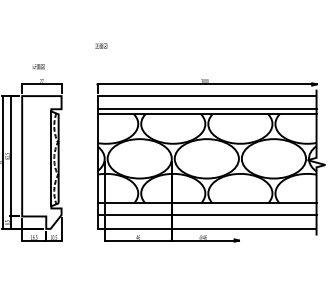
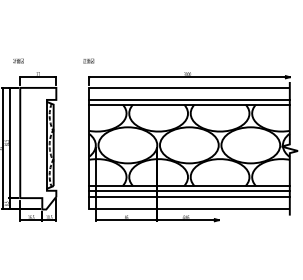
text: (101, 45) -> (88, 60), moved
text: (38, 66) -> (18, 60), moved
line: (206, 208) -> (189, 190), added

